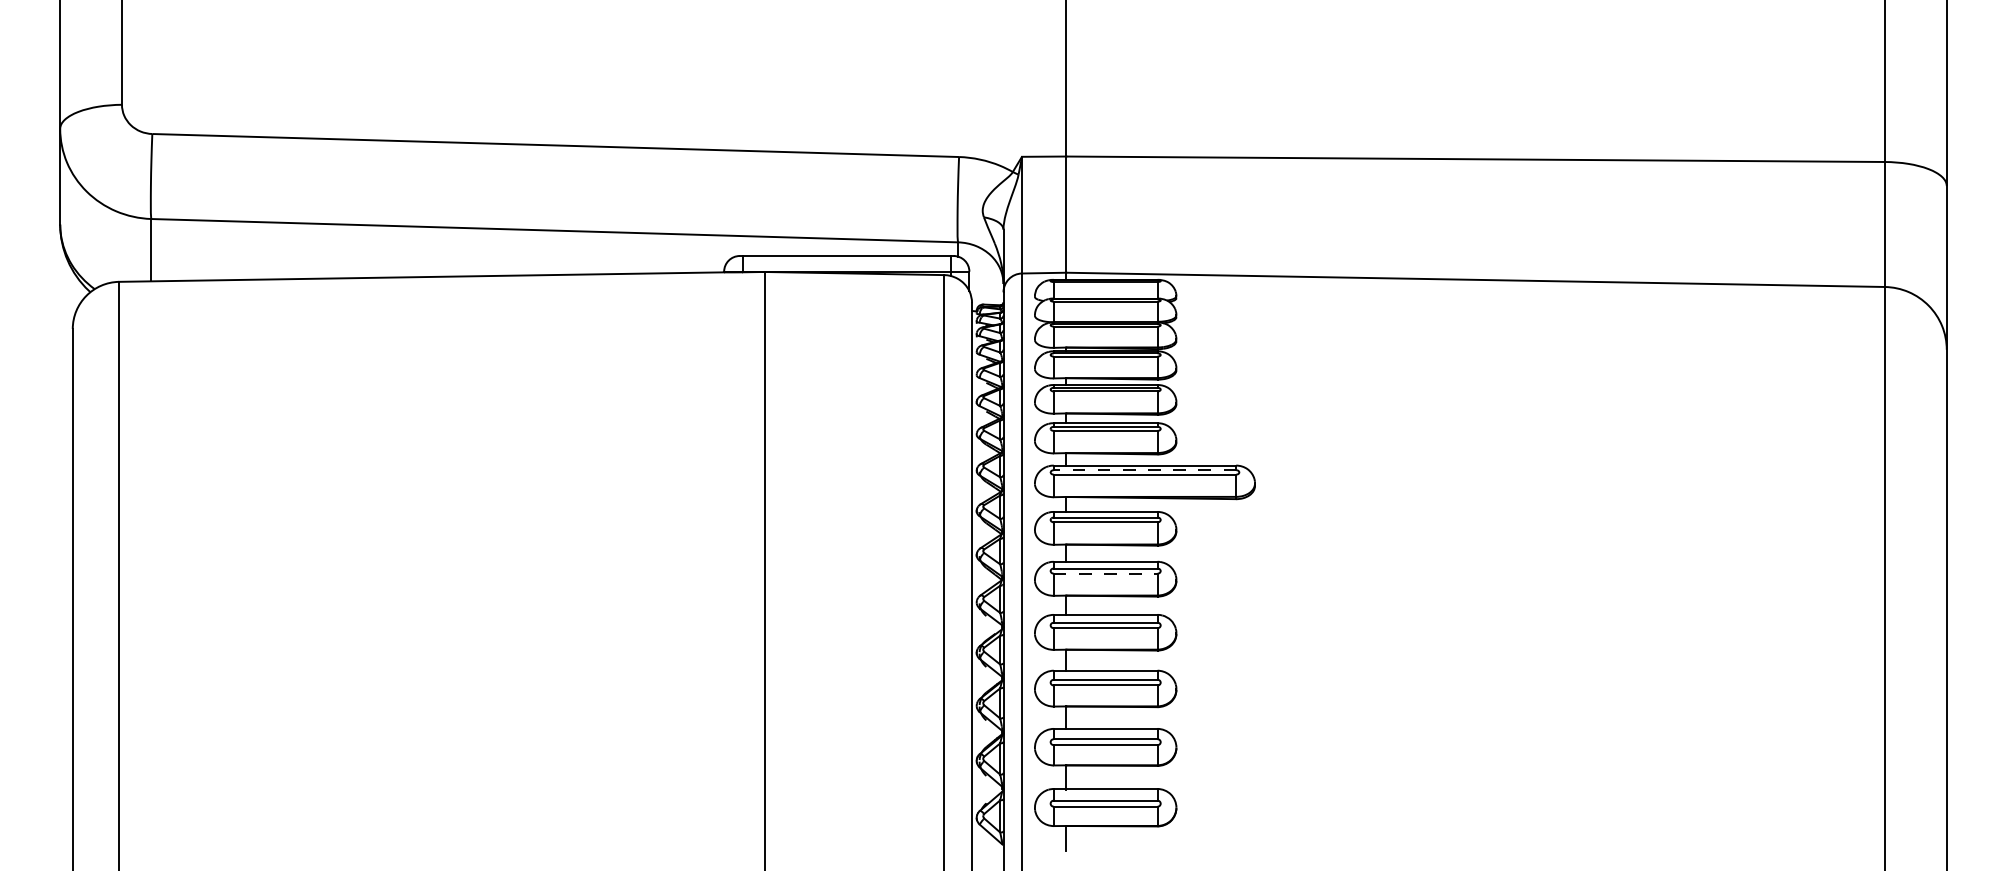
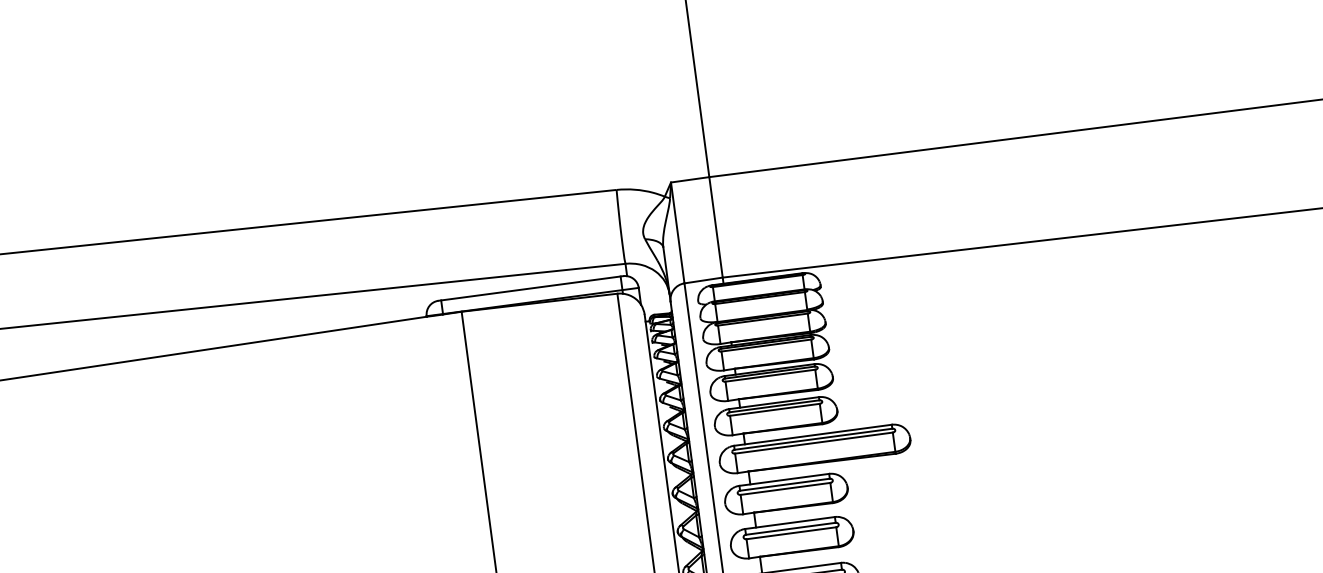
line: (1144, 470) -> (813, 439), dashed -> solid
line: (1105, 573) -> (791, 533), dashed -> solid

